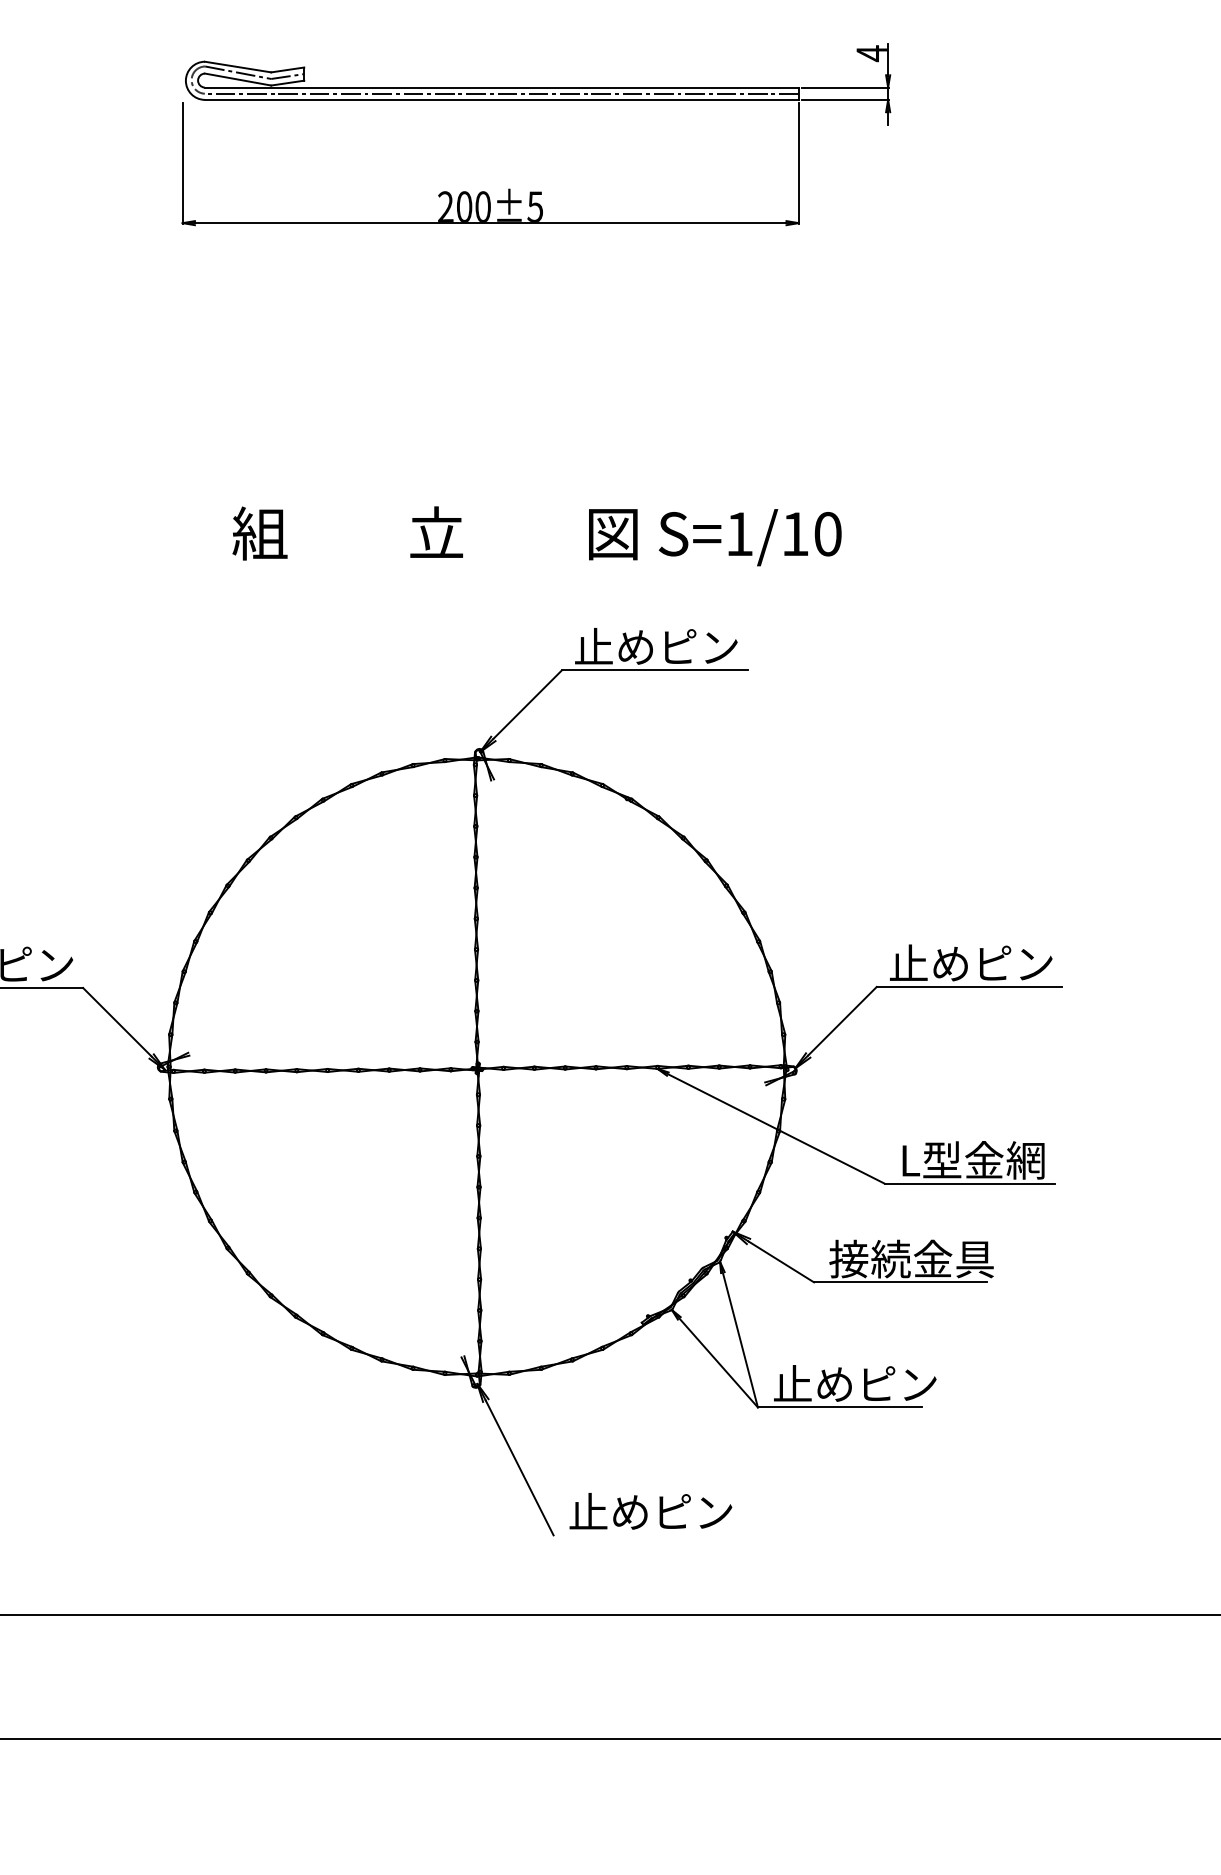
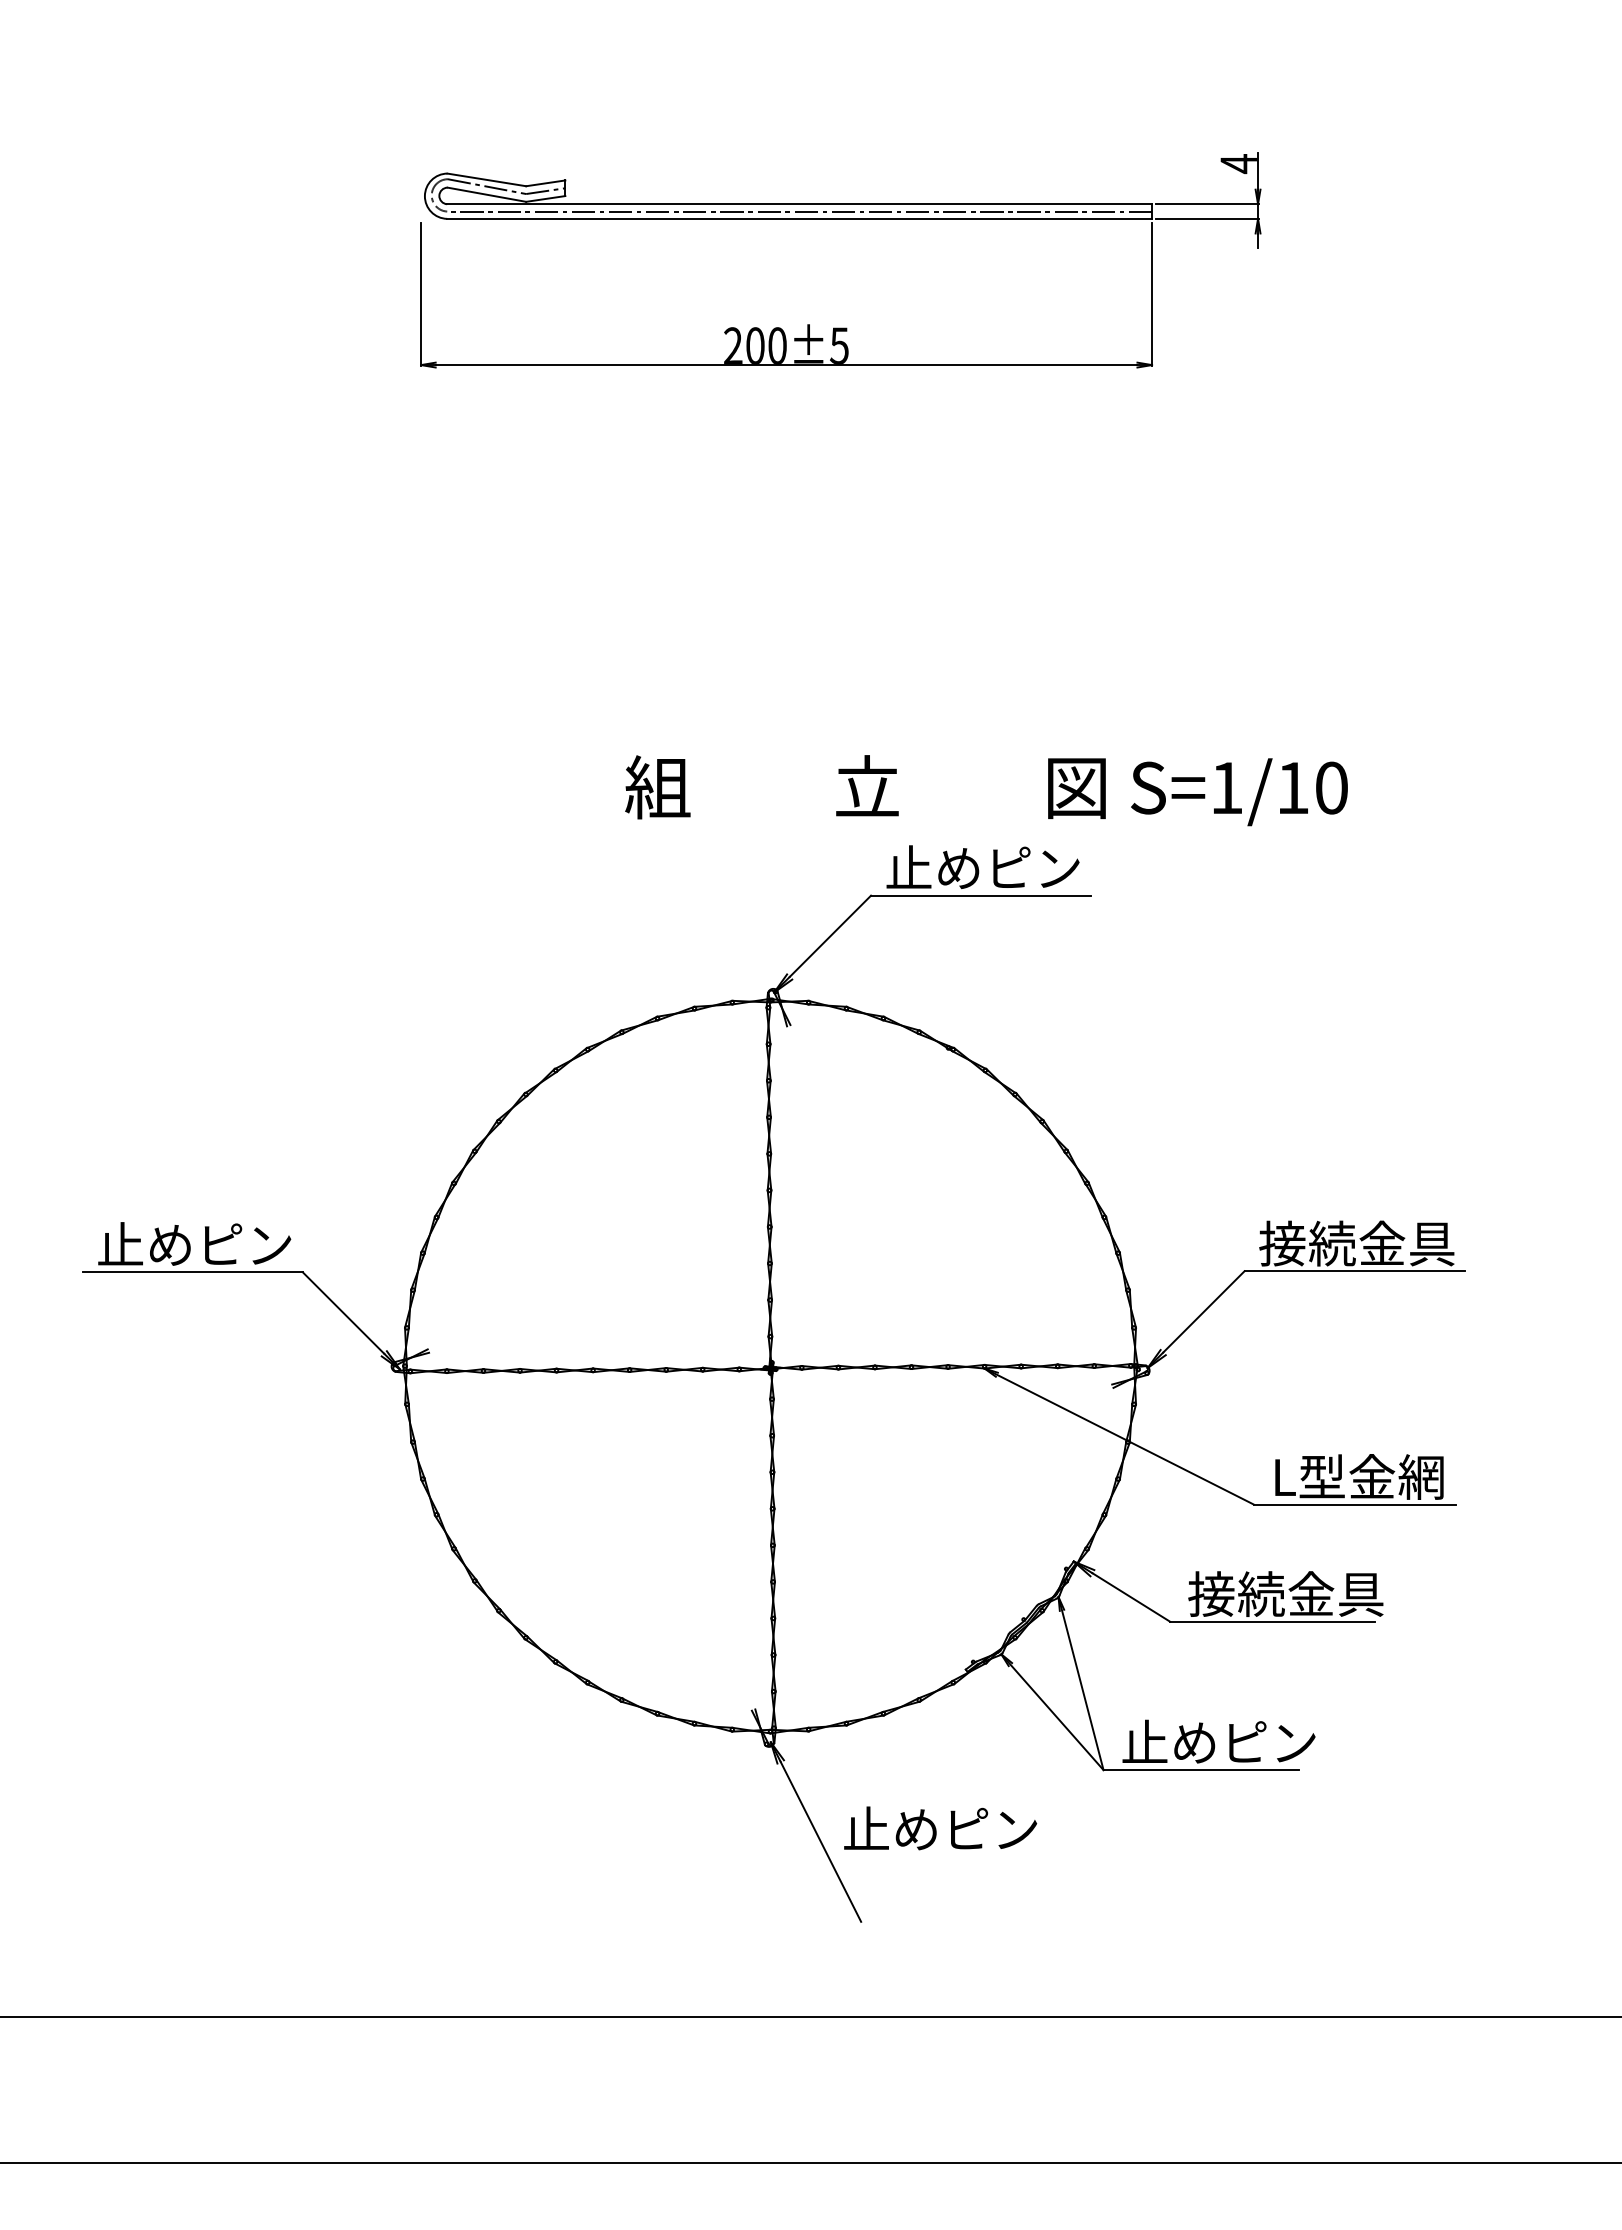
text: (537, 536) -> (986, 790), moved
text: (971, 963) -> (1356, 1243), 止めピン -> 接続金具
text: (650, 1511) -> (940, 1828), moved

